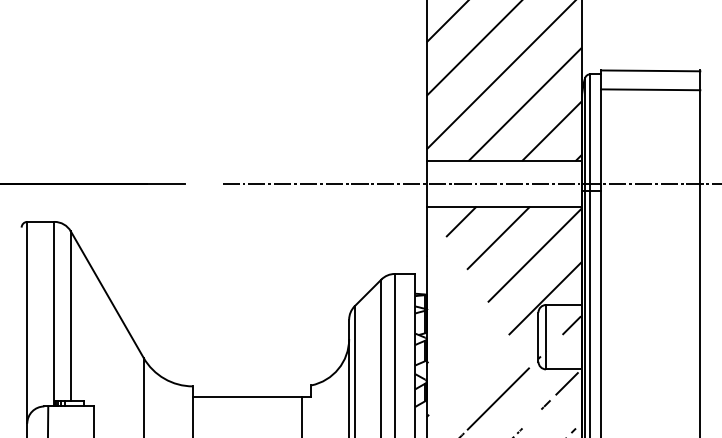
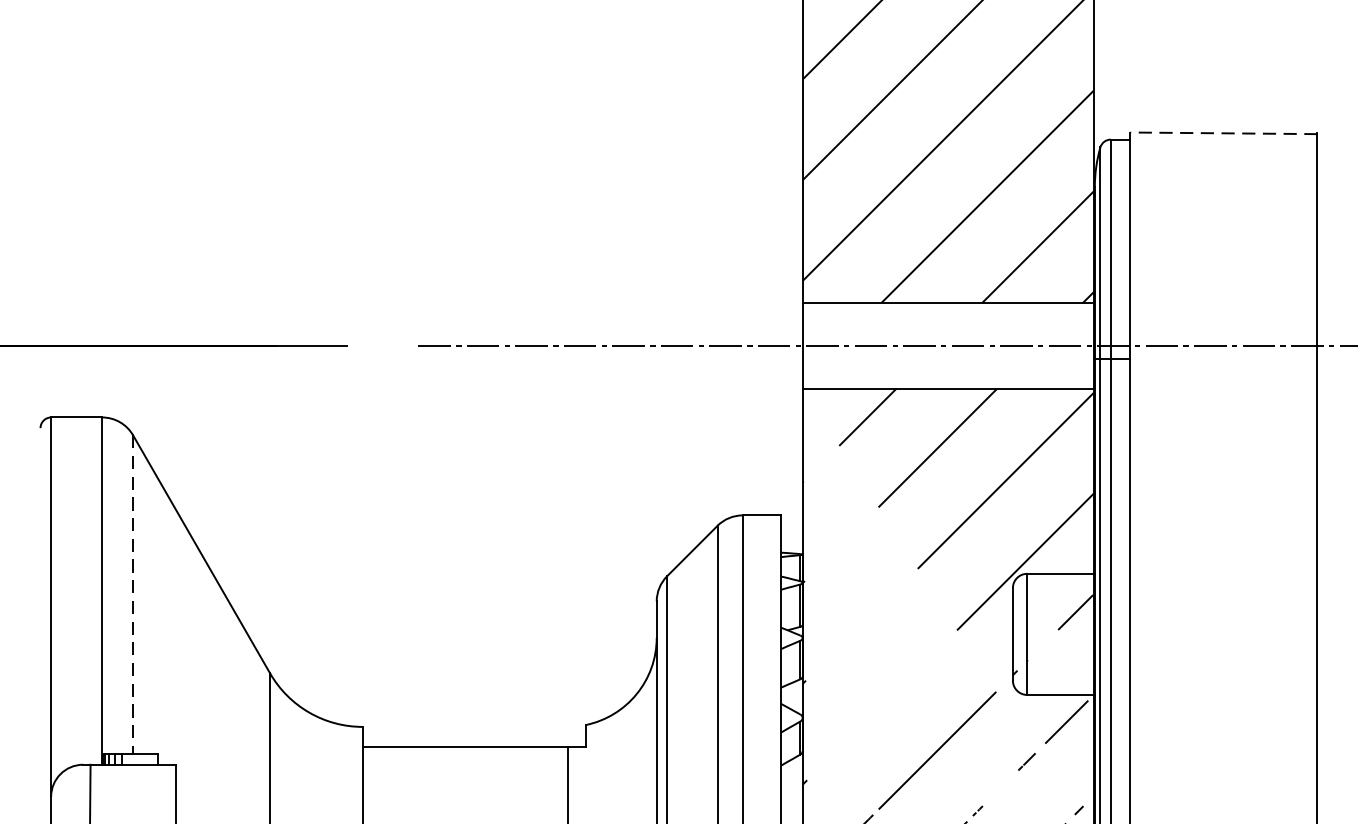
line: (650, 70) -> (1223, 132), solid -> dashed
line: (650, 89) -> (1223, 168), removed
line: (70, 316) -> (132, 595), solid -> dashed

